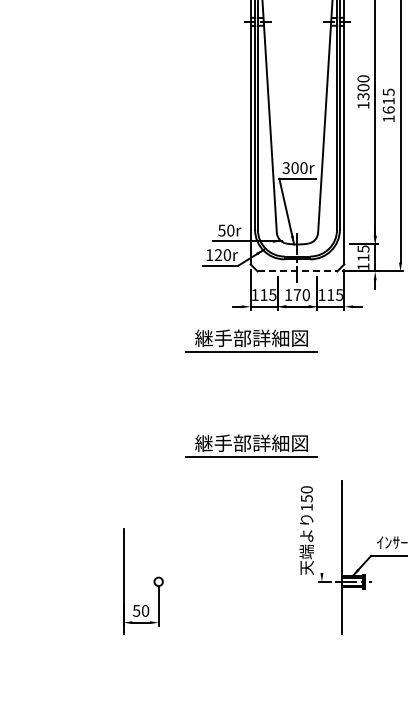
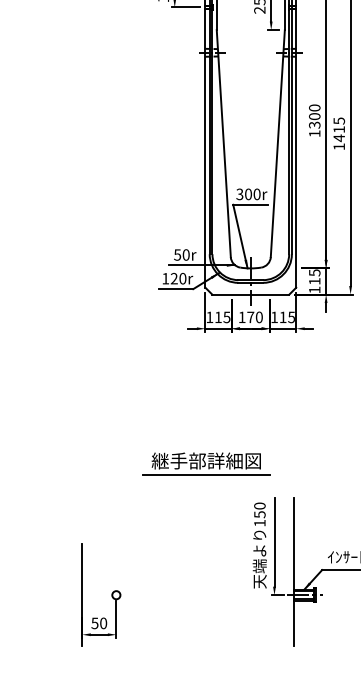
text: (388, 110) -> (338, 138), 1615 -> 1415
line: (297, 271) -> (250, 294), dashed -> solid
part: (251, 340) -> (206, 361), removed
line: (321, 527) -> (274, 542), added

